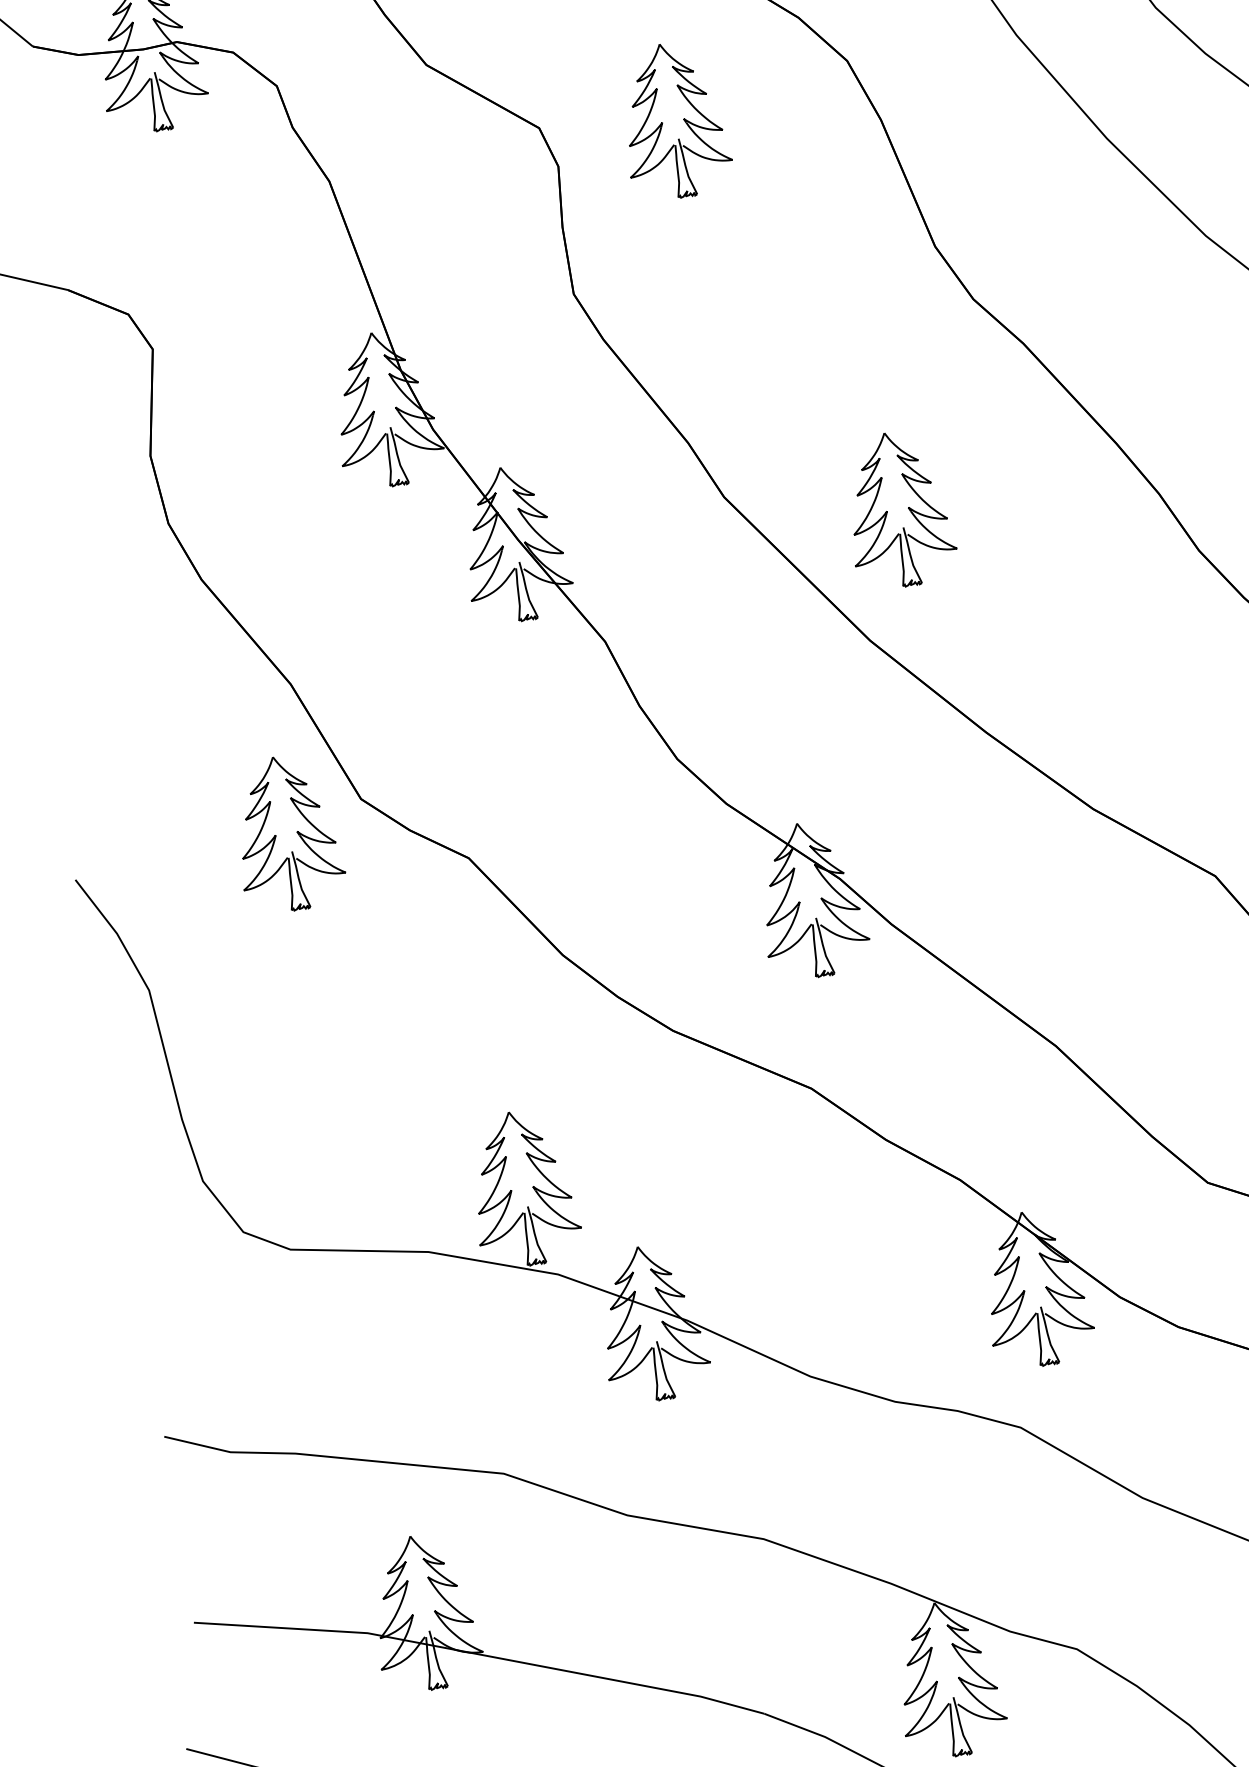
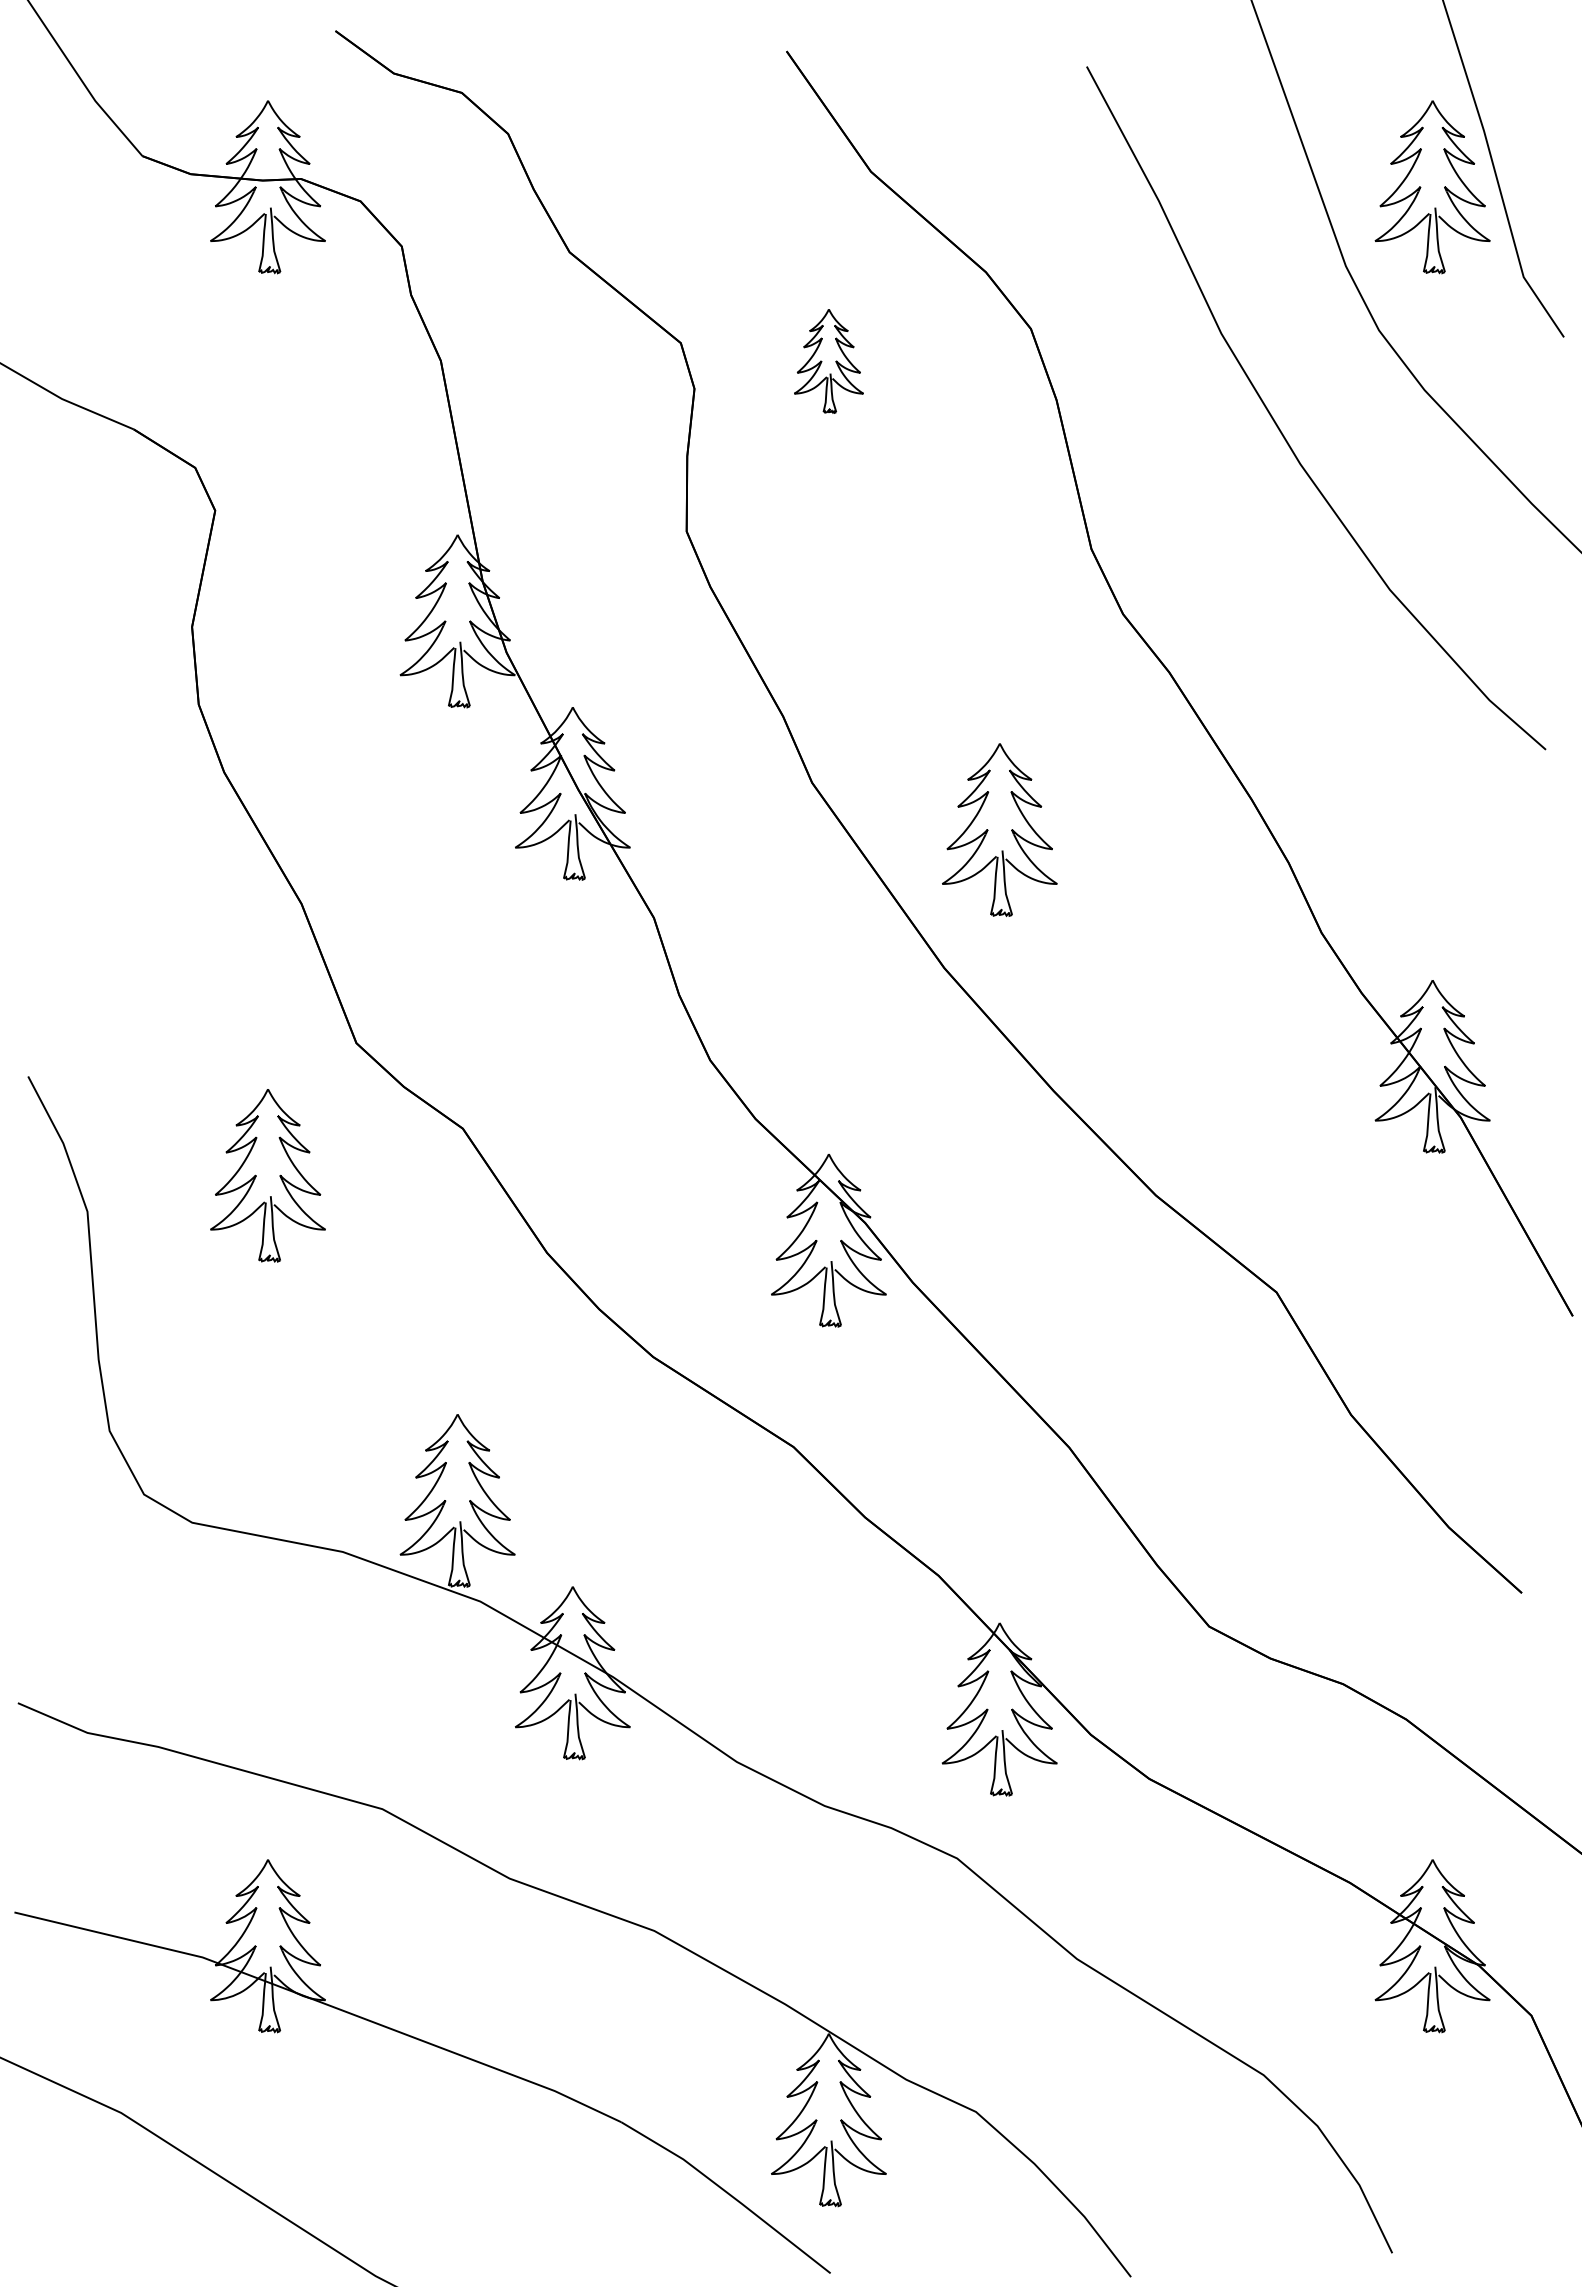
part: (672, 121) -> (828, 361), size x0.6
part: (285, 833) -> (267, 1175), moved

